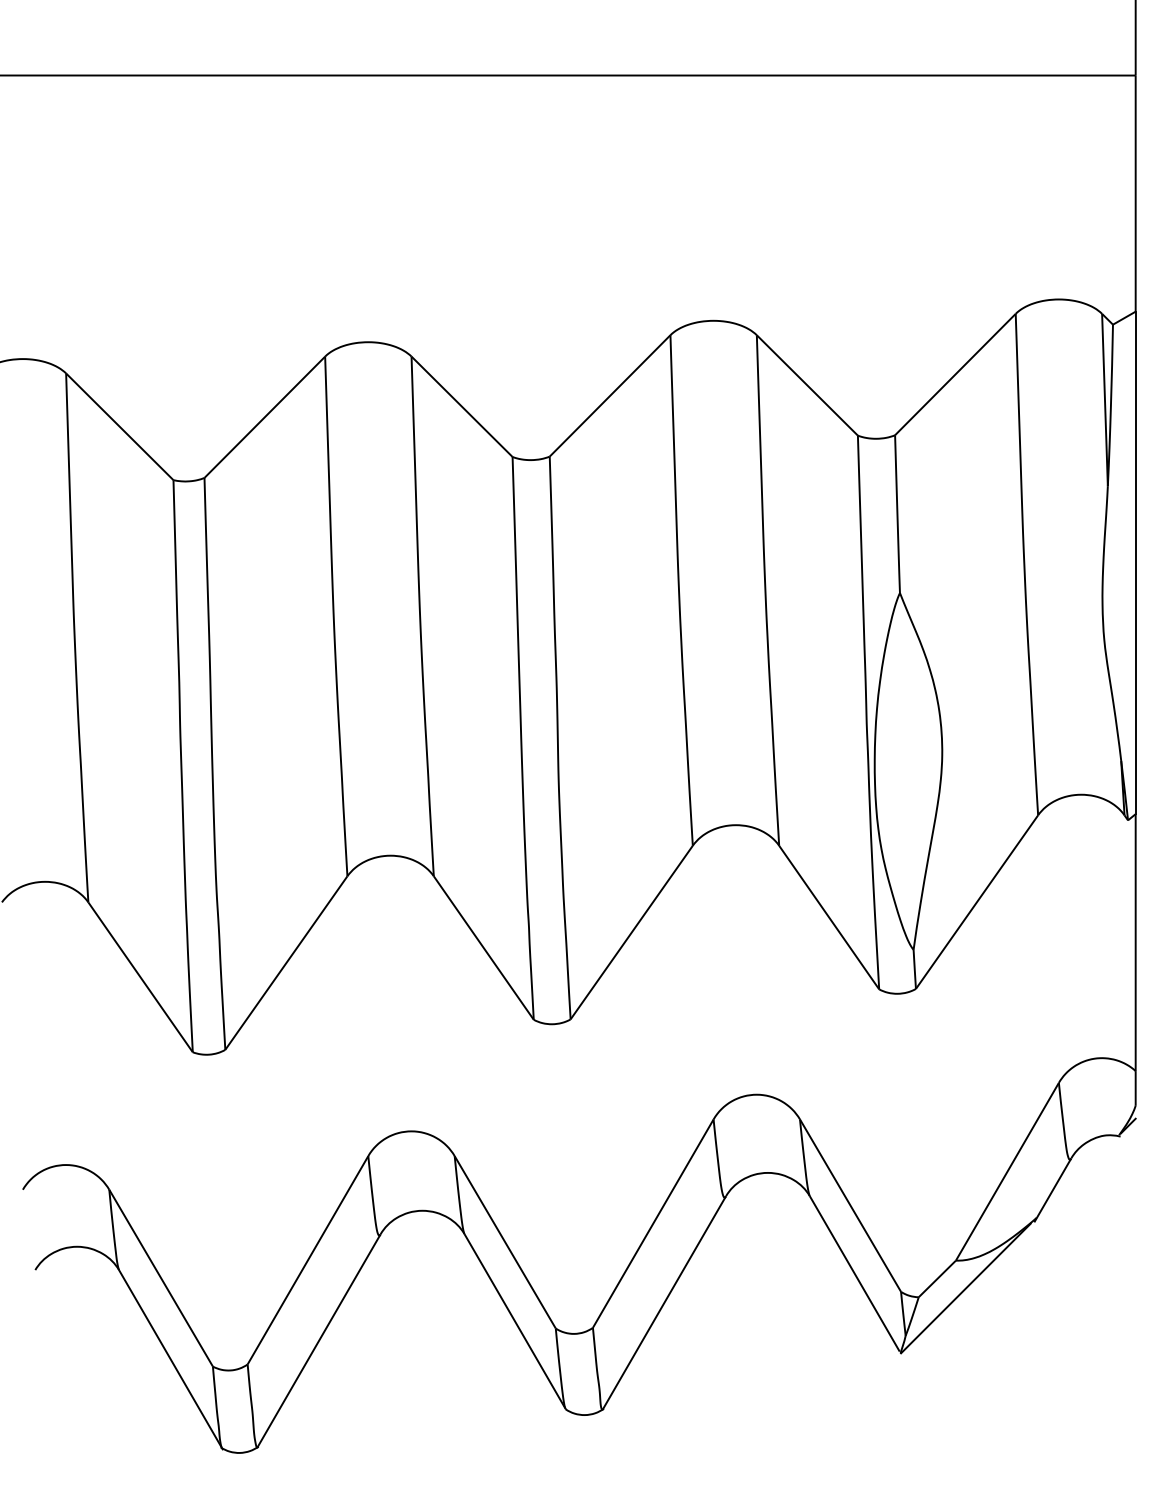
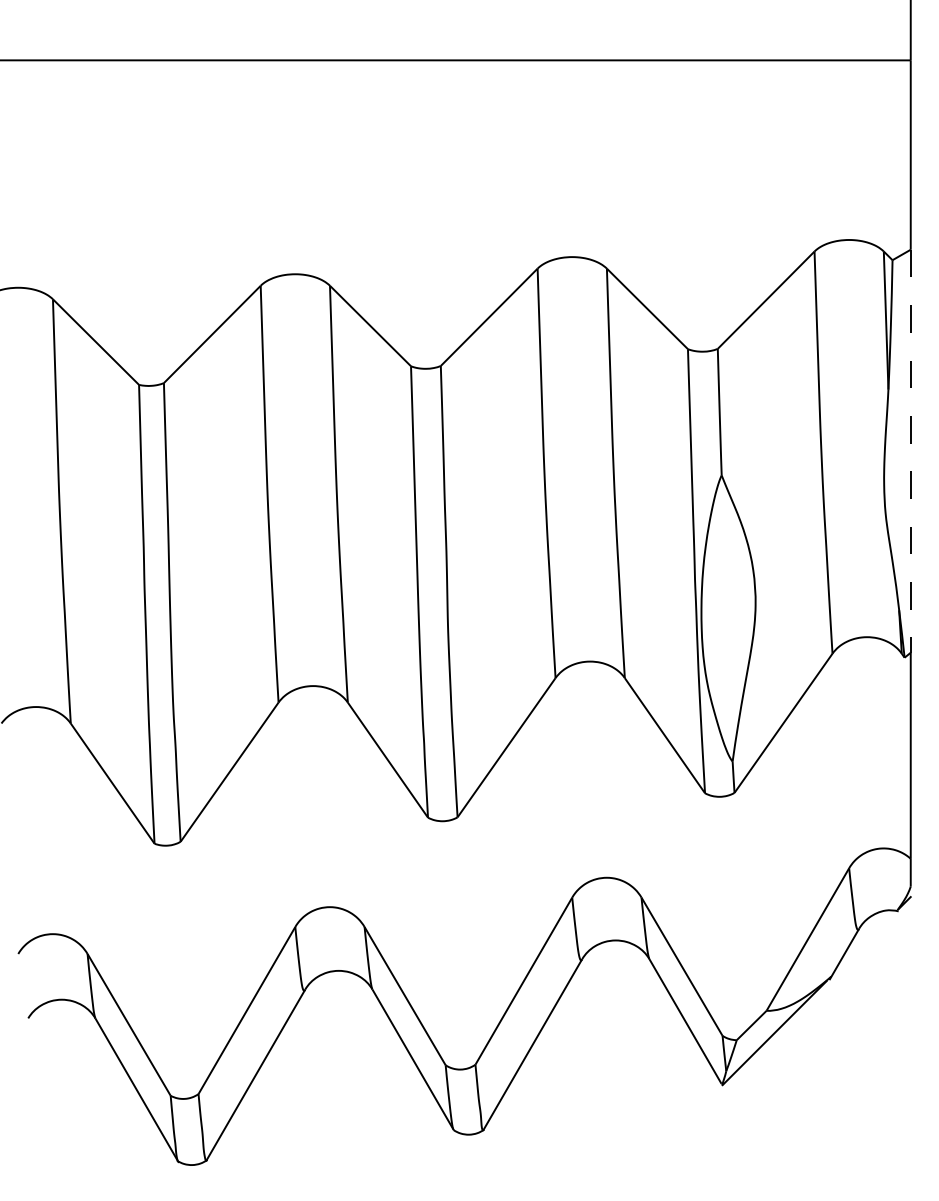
line: (1135, 563) -> (910, 451), solid -> dashed

